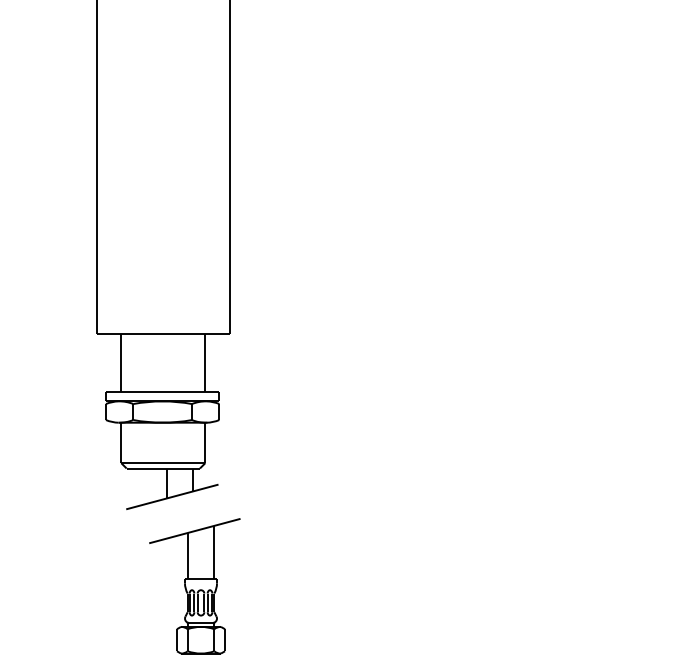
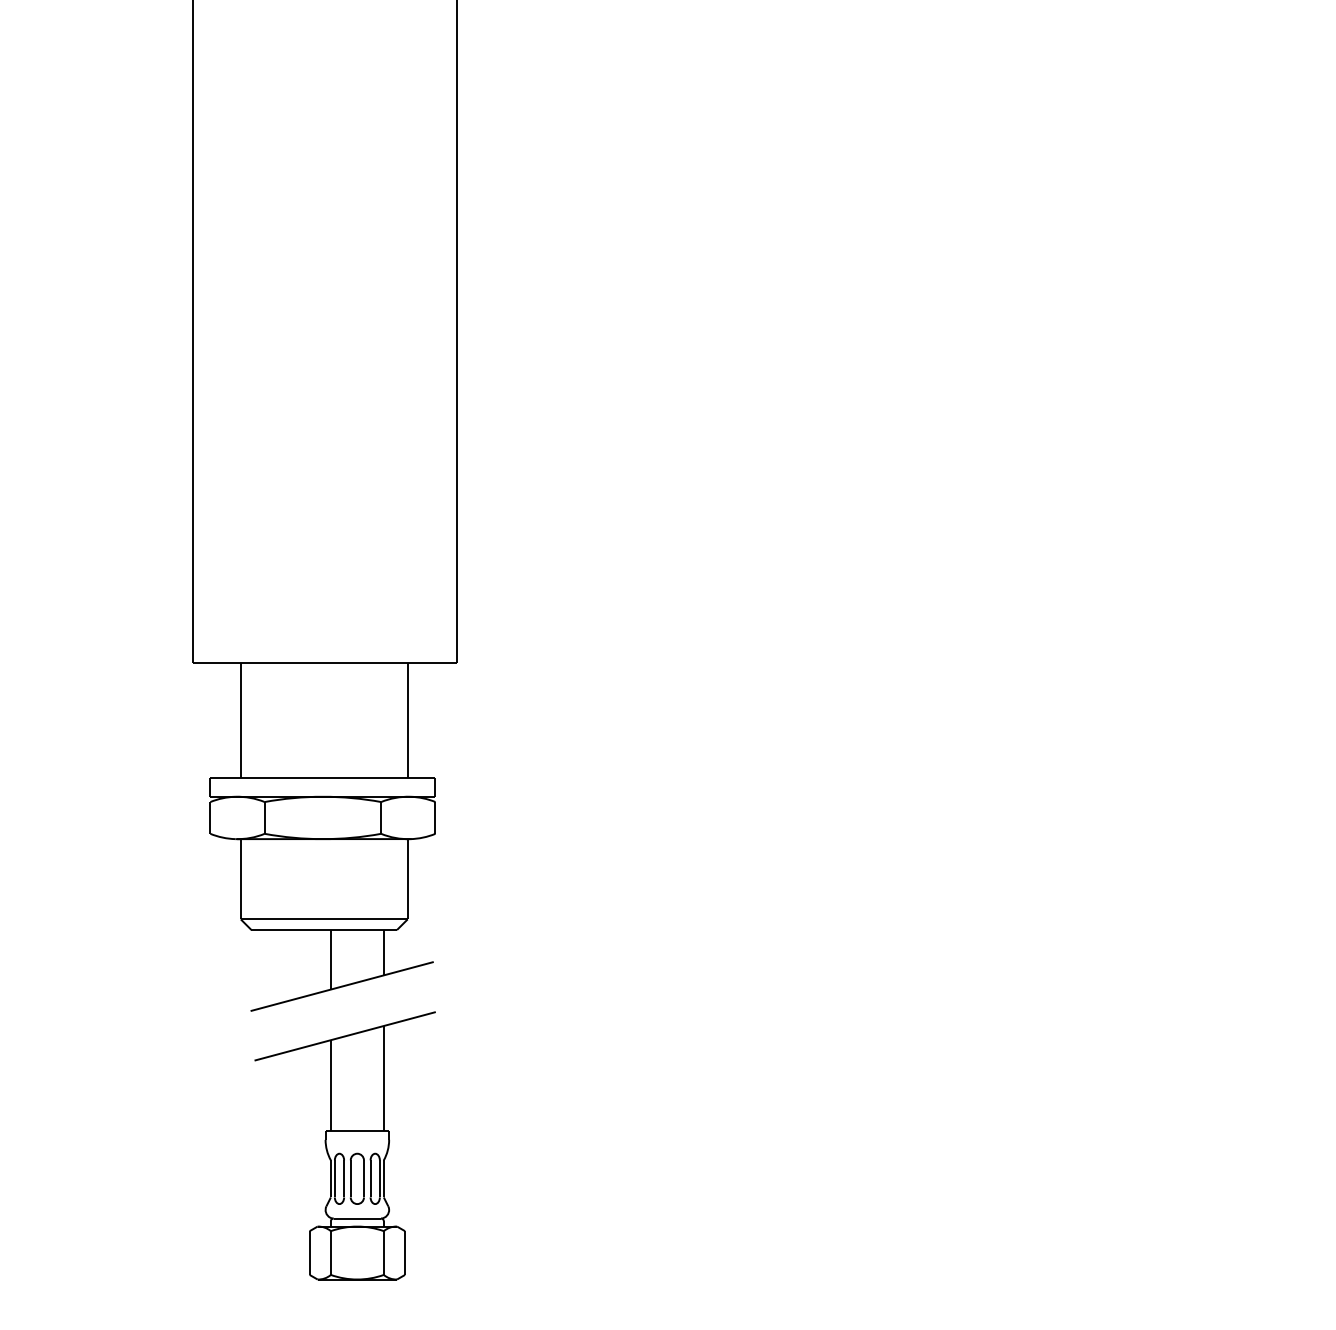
part: (194, 586) -> (344, 1146), moved

